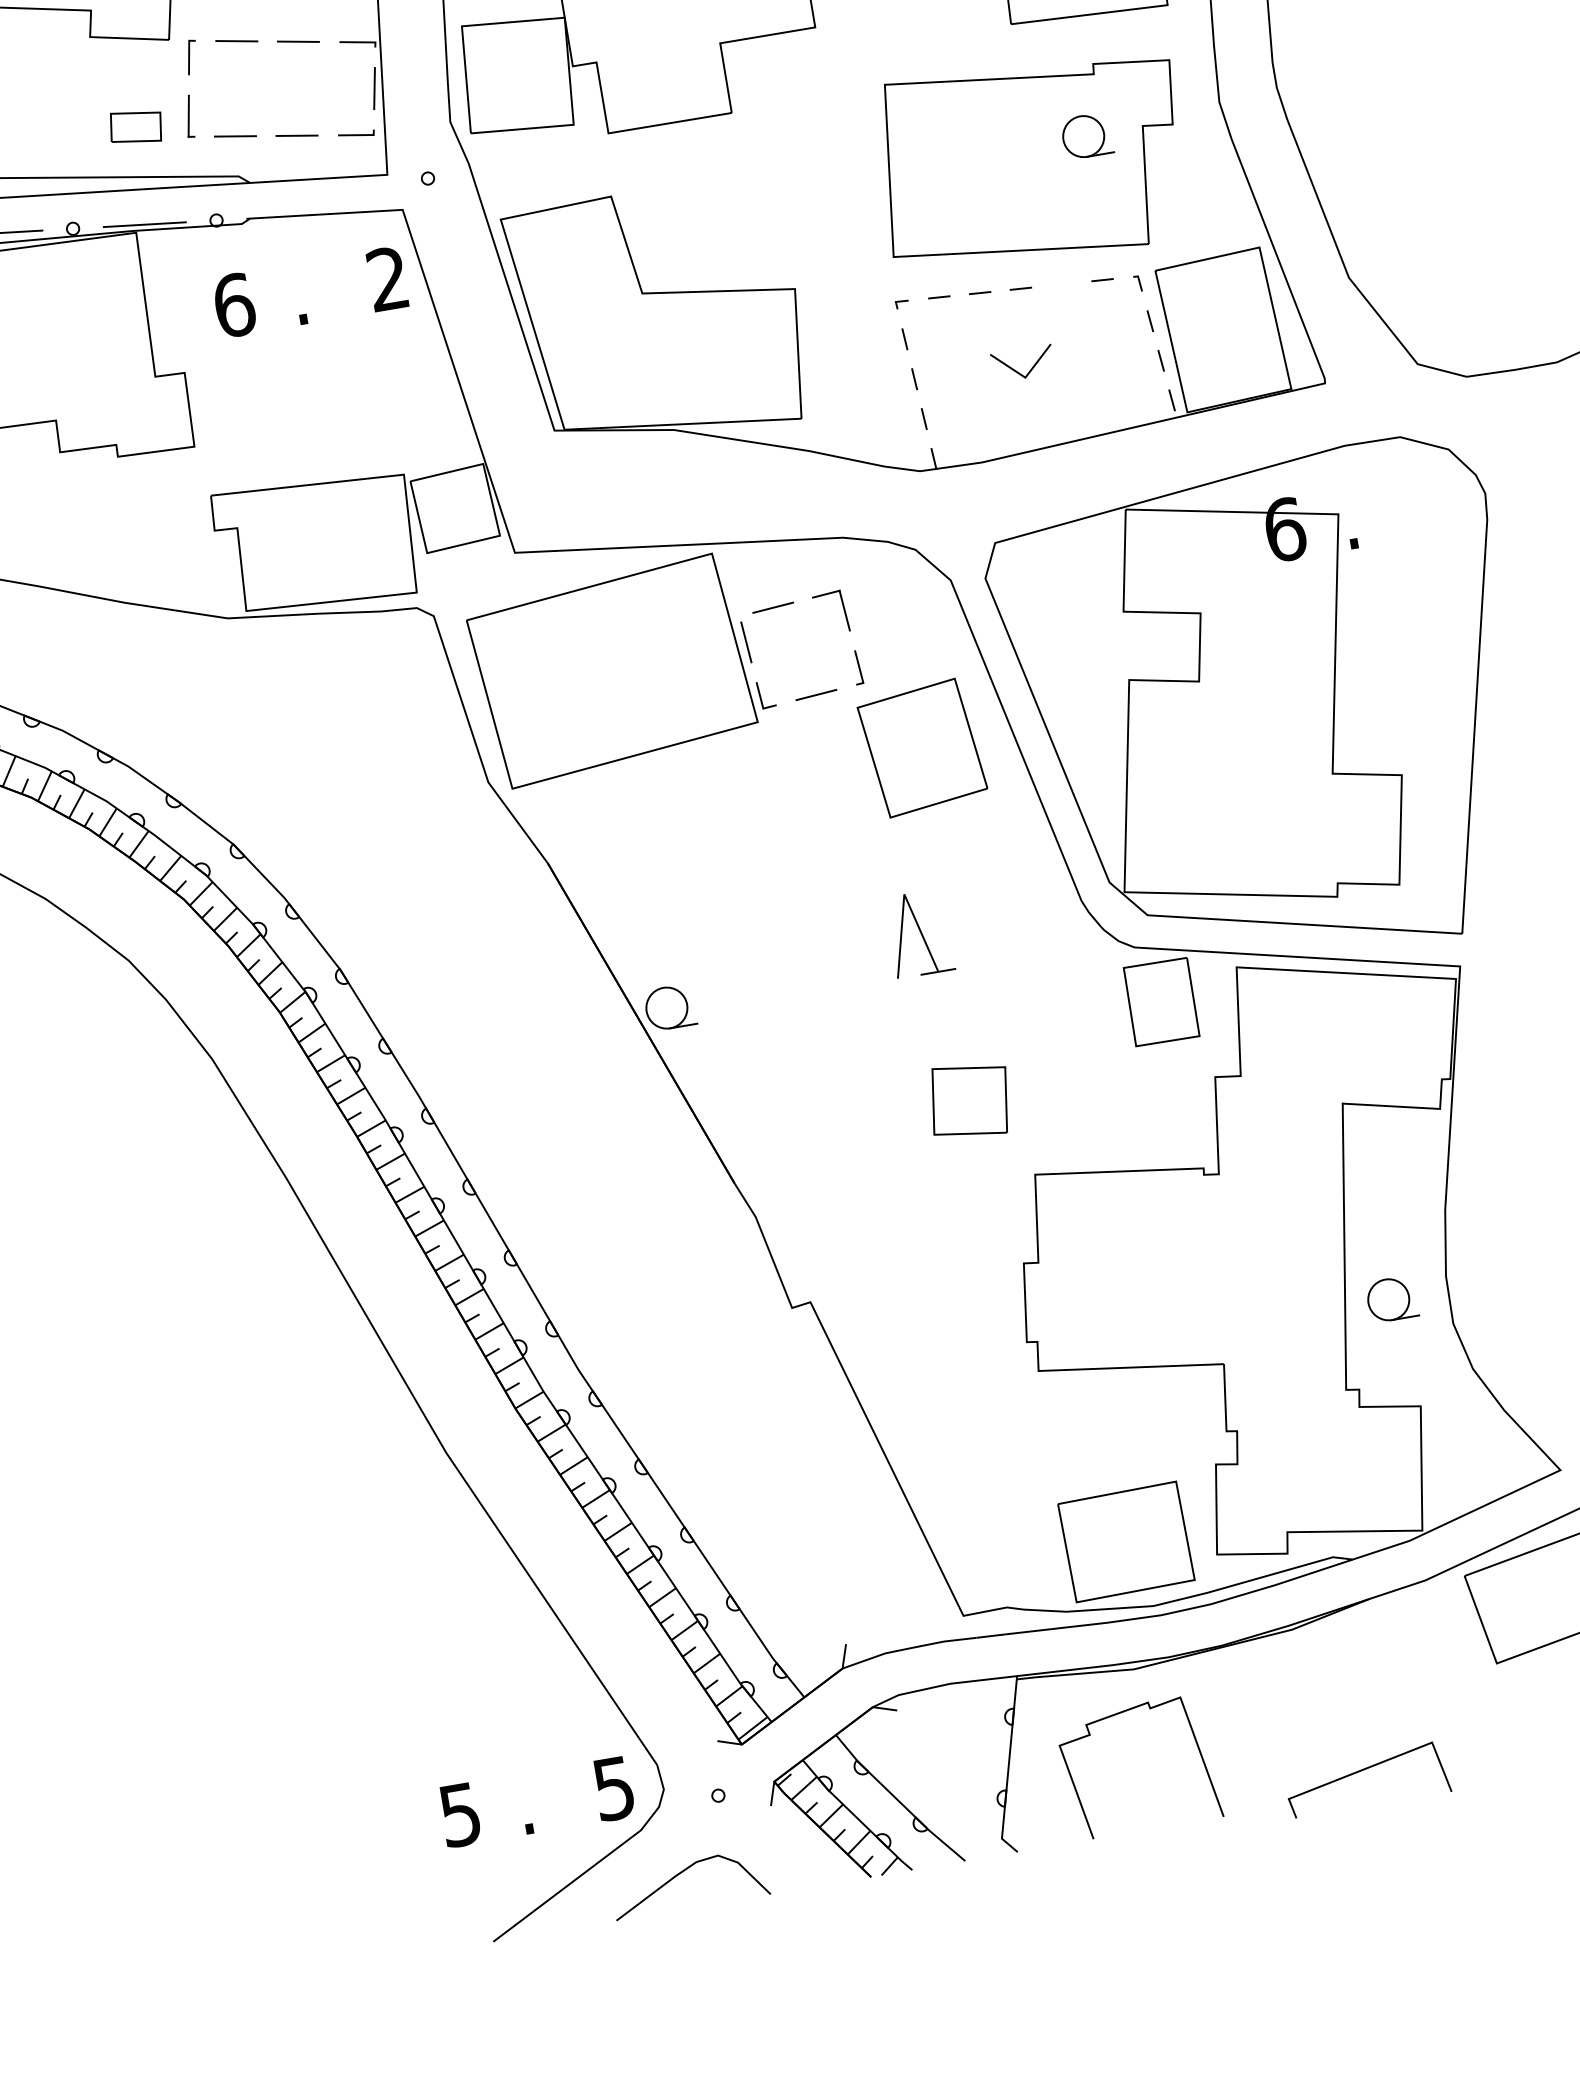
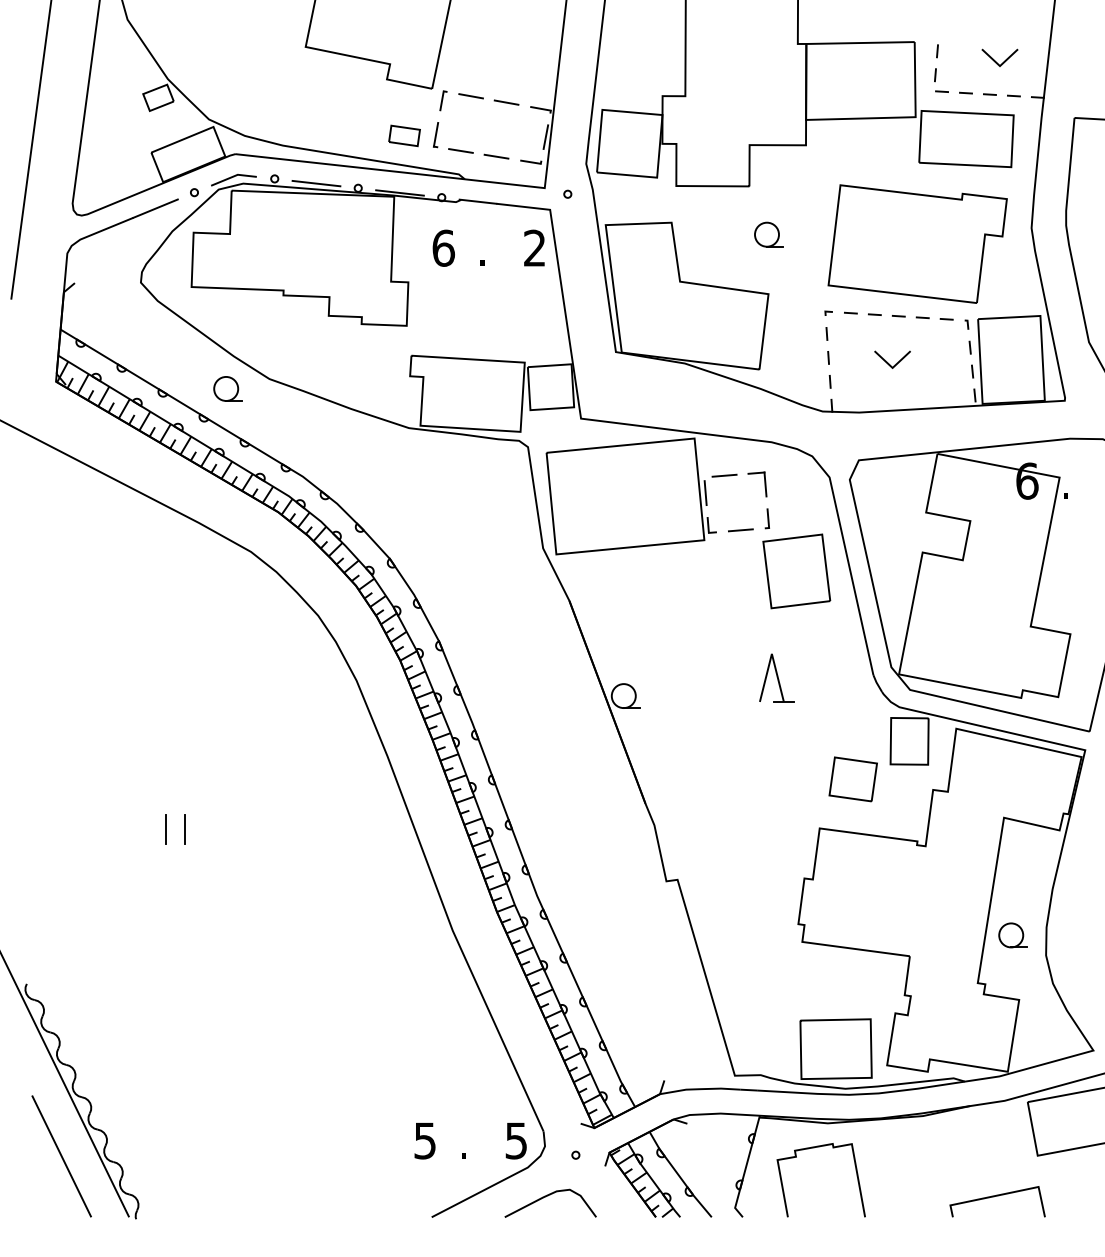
part: (1086, 135) -> (768, 234), moved
line: (1061, 284) -> (922, 317), added
part: (968, 1101) -> (852, 779), moved
line: (1365, 1770) -> (997, 1196), moved

